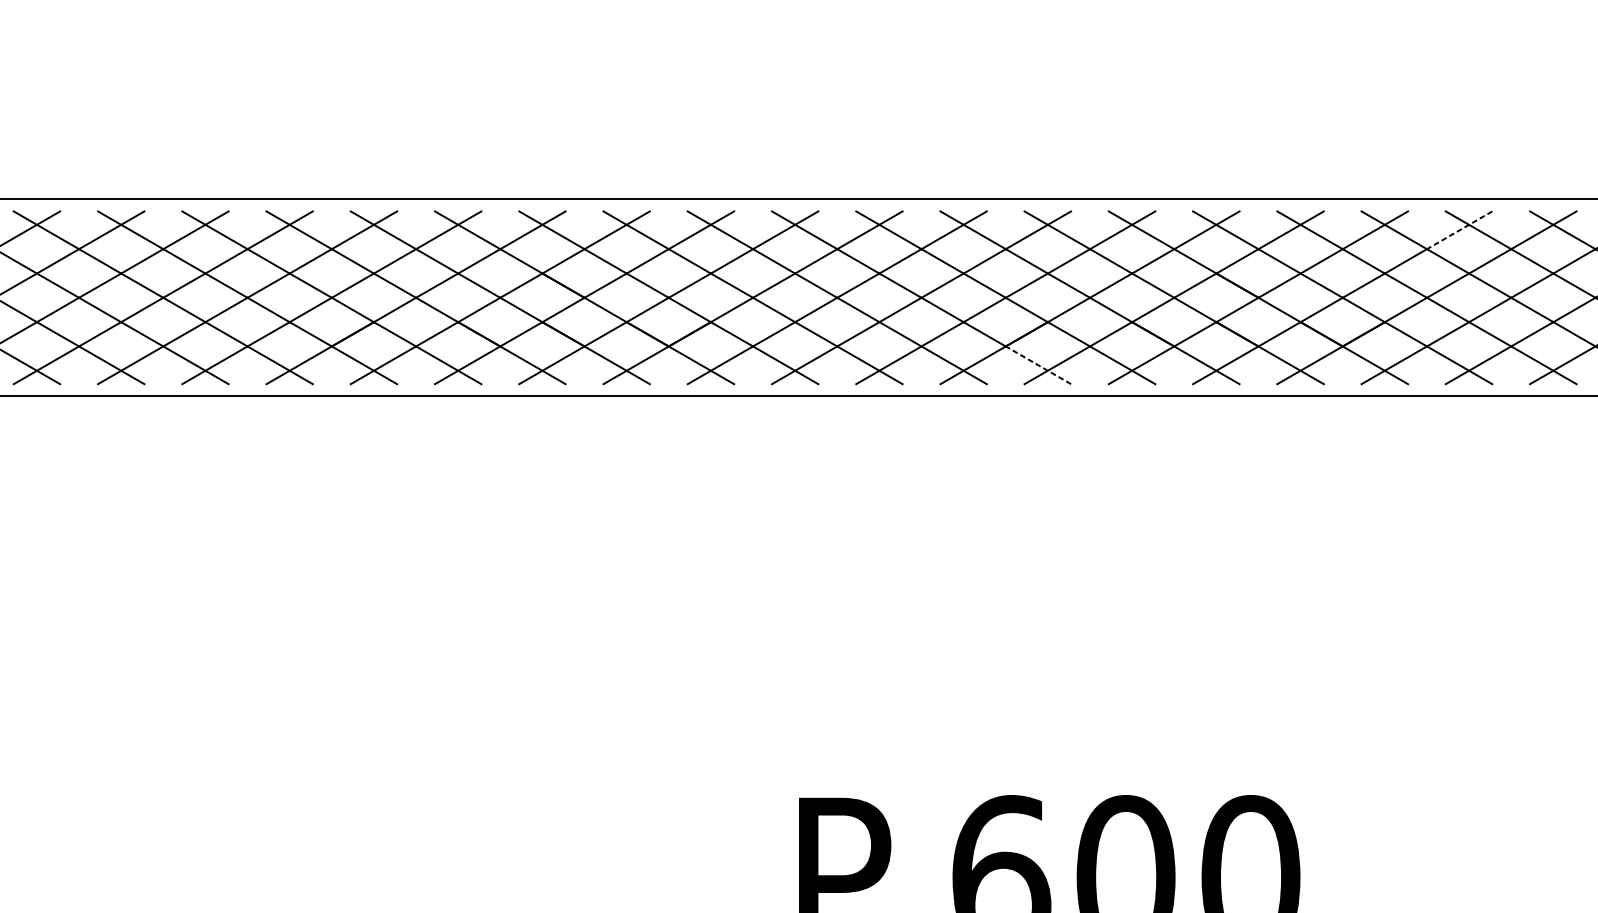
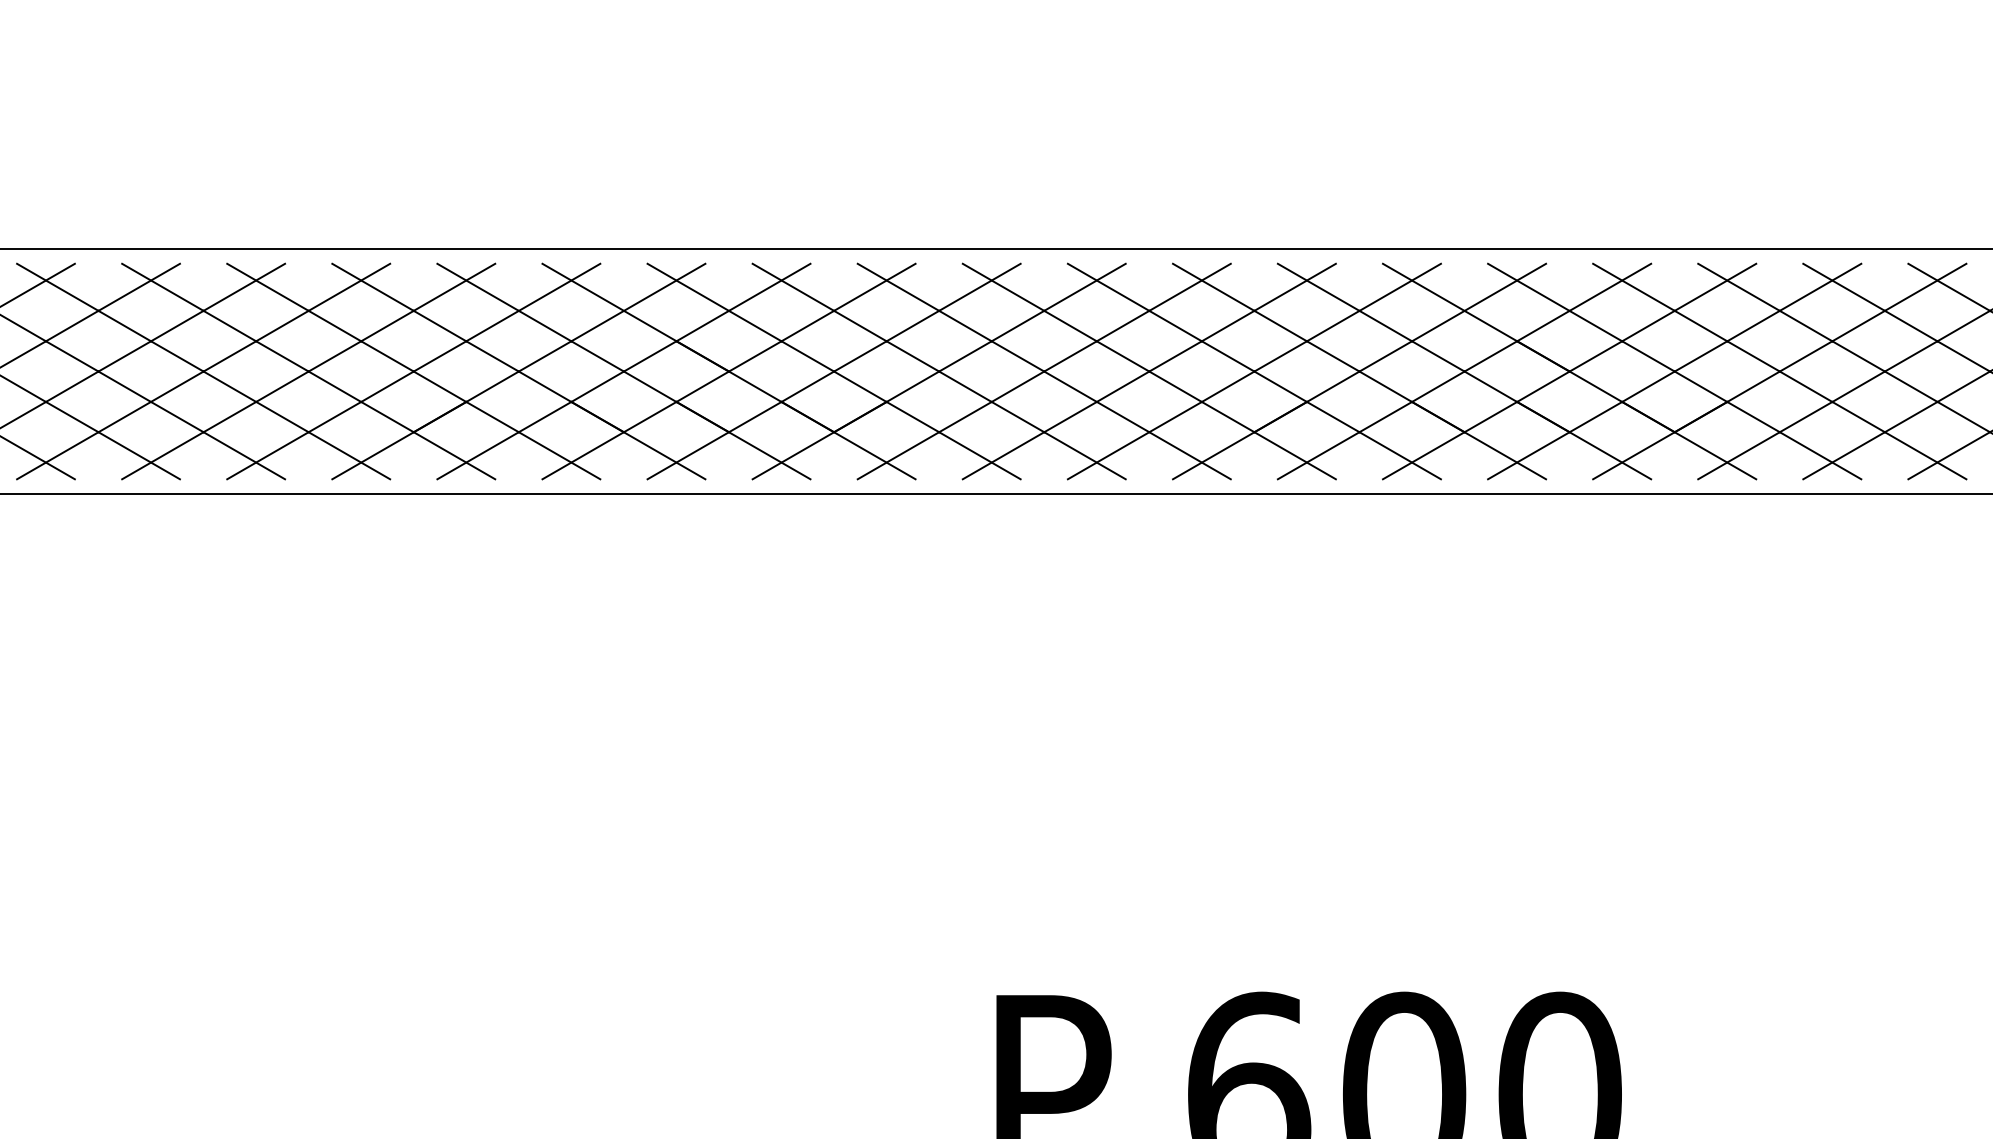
line: (1459, 230) -> (1820, 287), dashed -> solid
line: (1037, 365) -> (1294, 455), dashed -> solid

